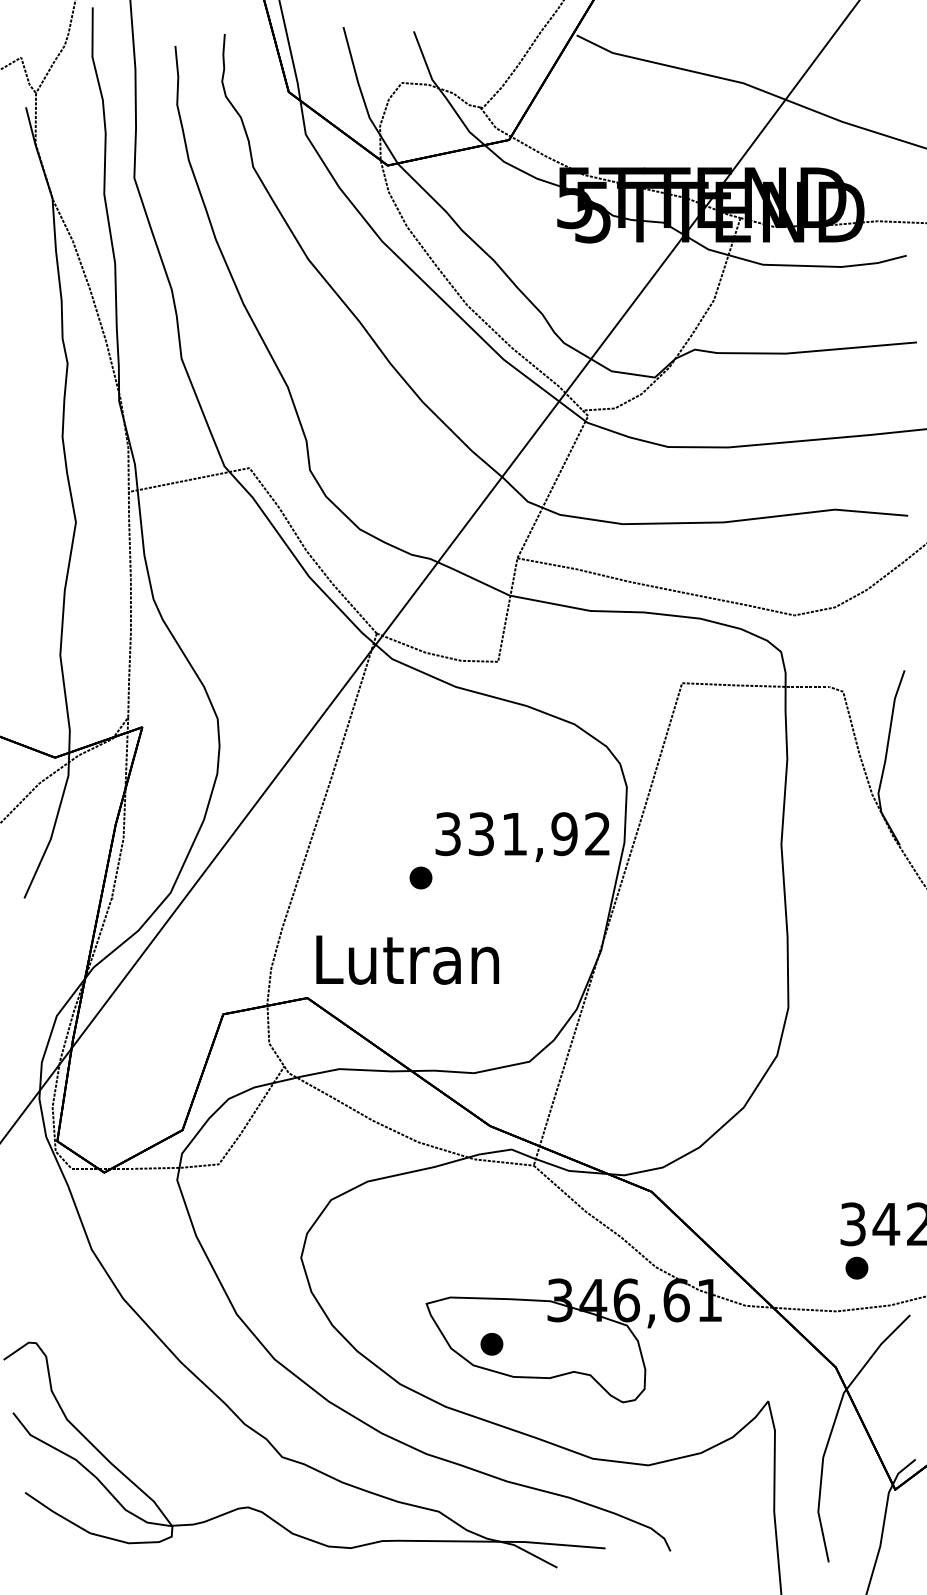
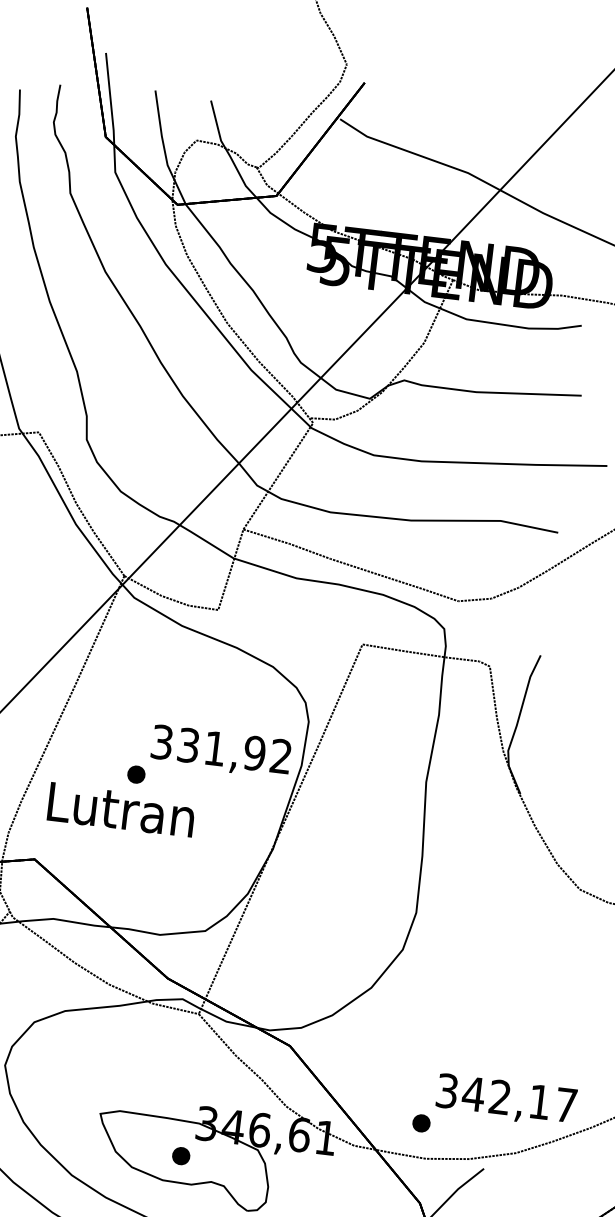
text: (407, 959) -> (121, 809), moved
part: (856, 1267) -> (421, 1122), moved
part: (491, 1344) -> (180, 1156), moved

